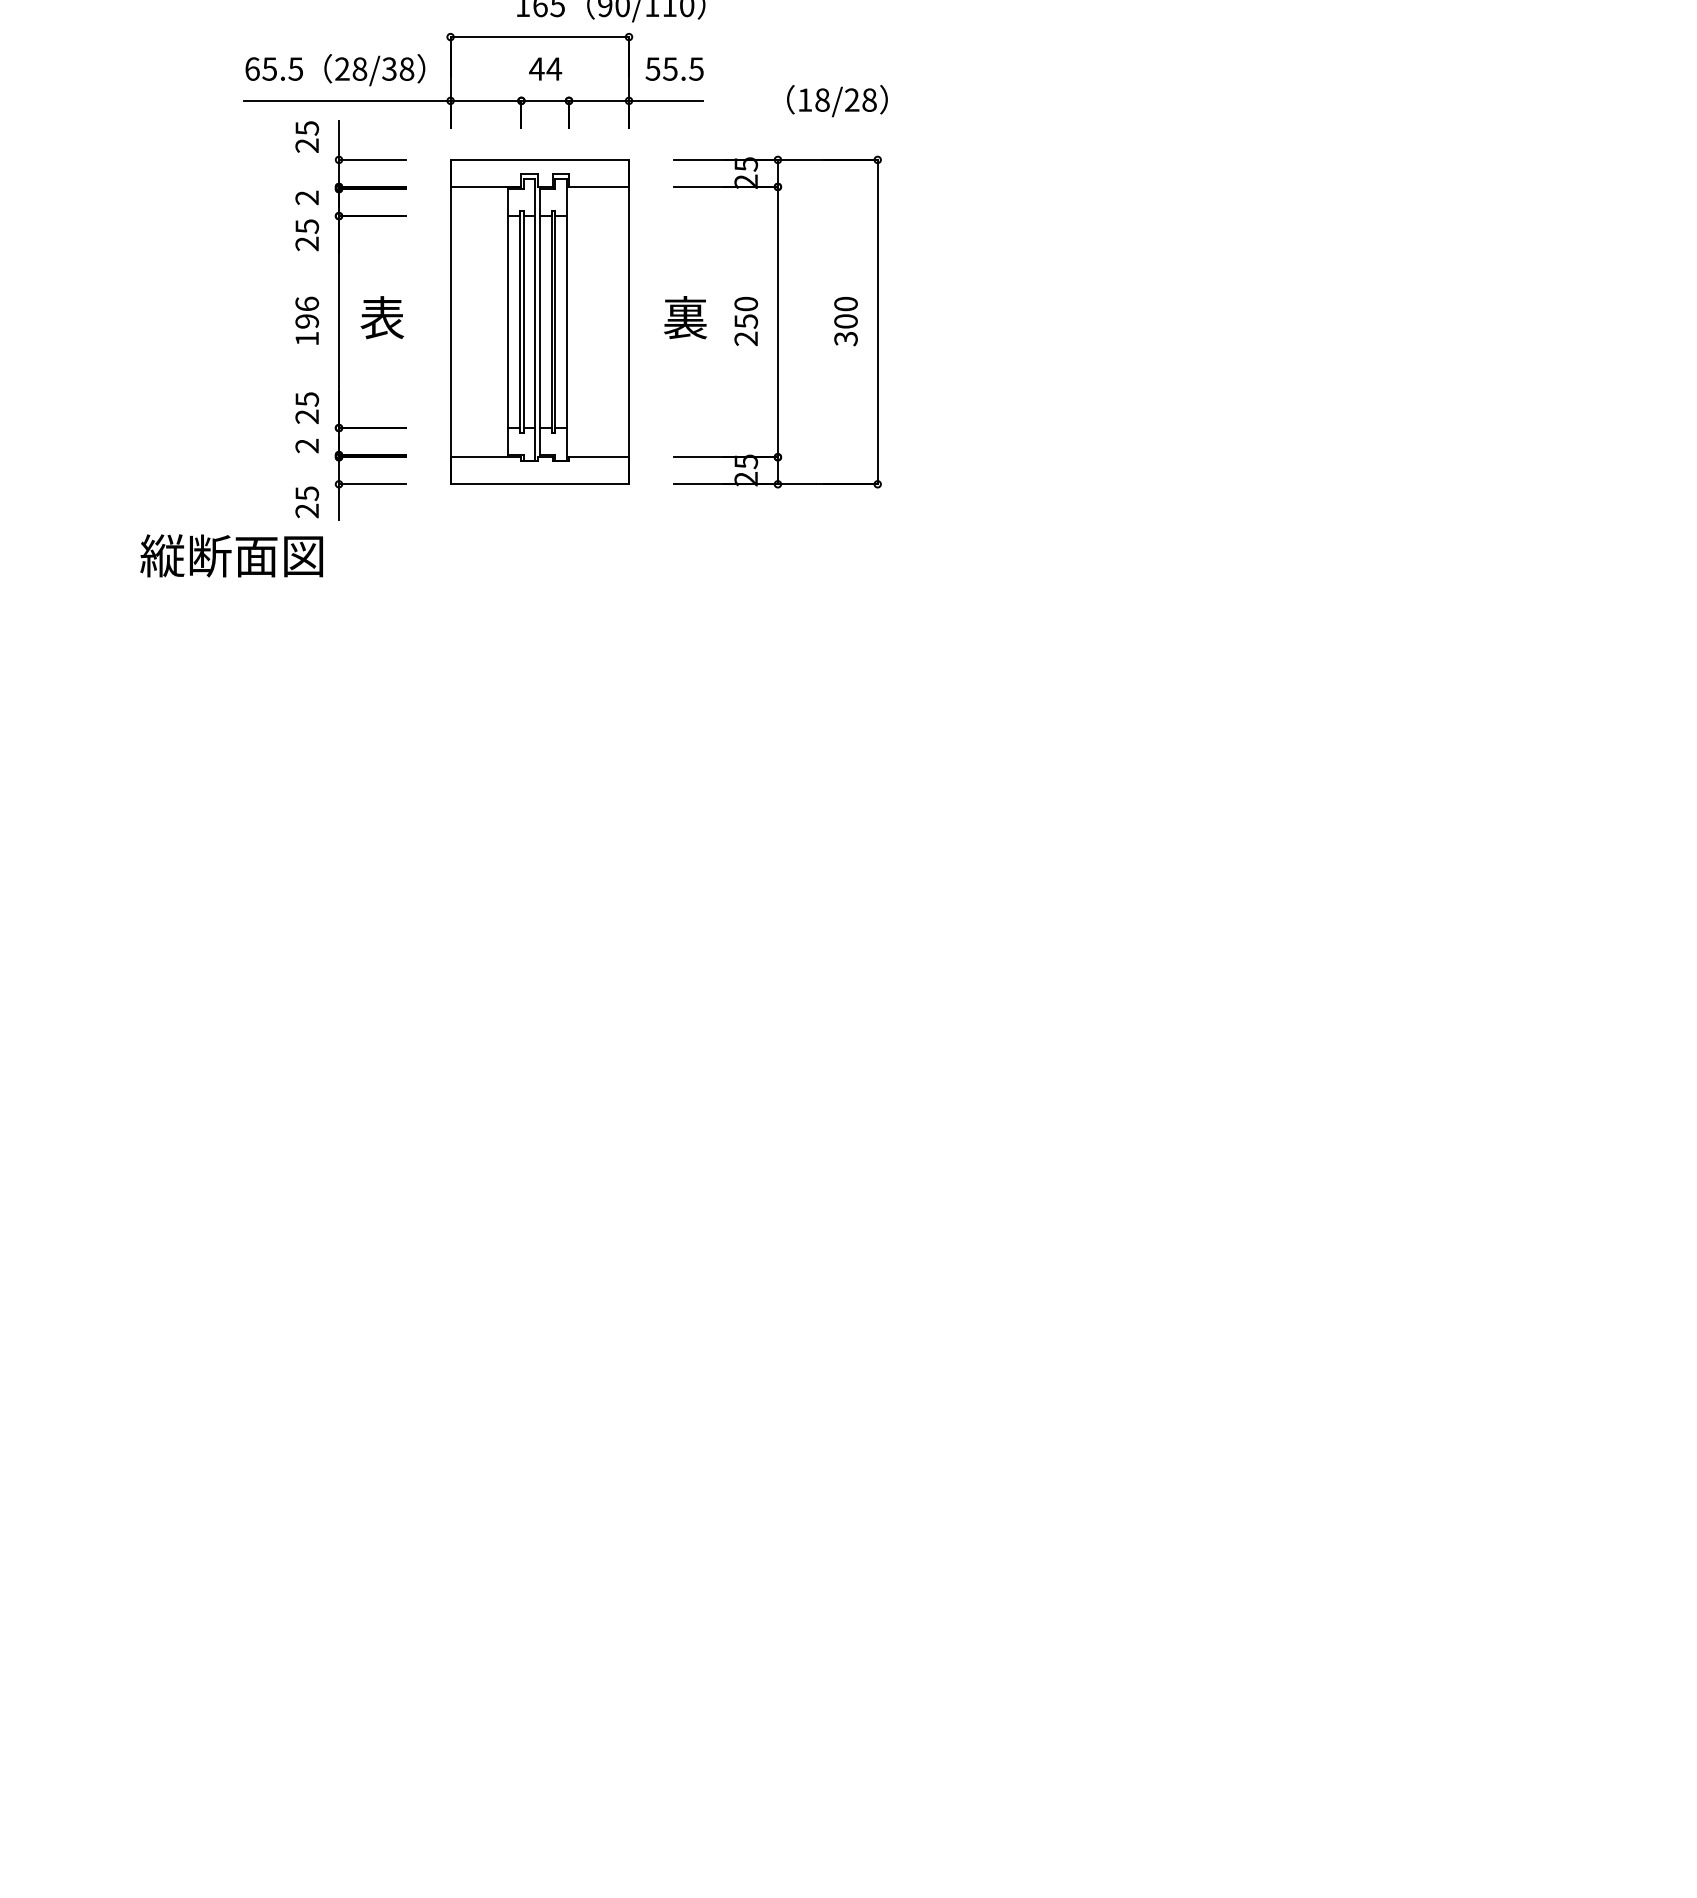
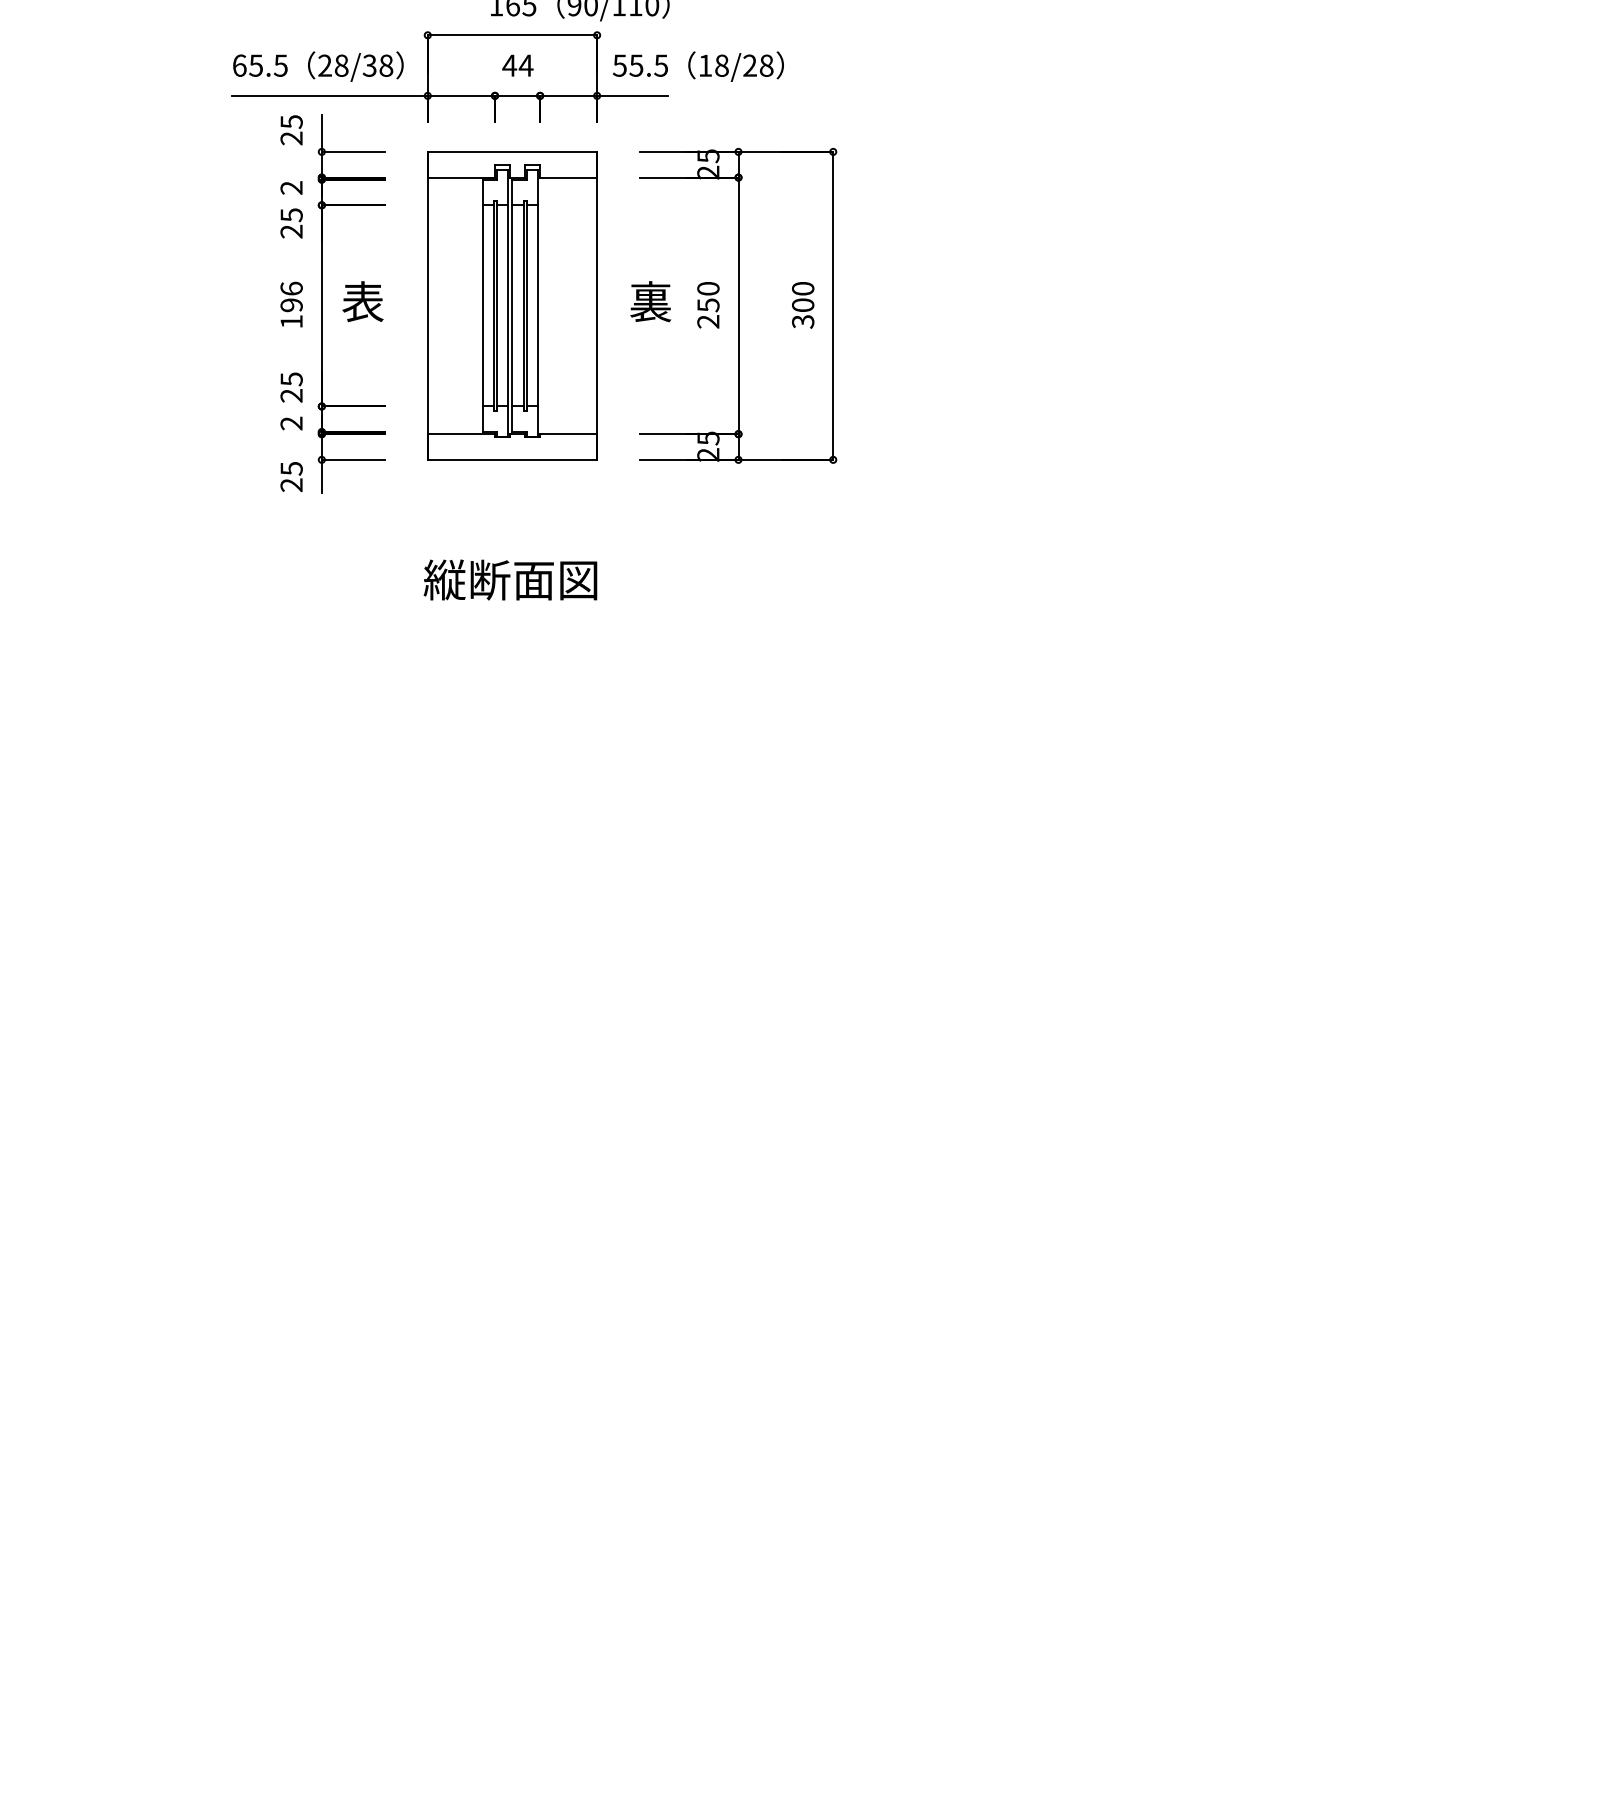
text: (837, 101) -> (736, 67), moved
text: (231, 555) -> (510, 579), moved

